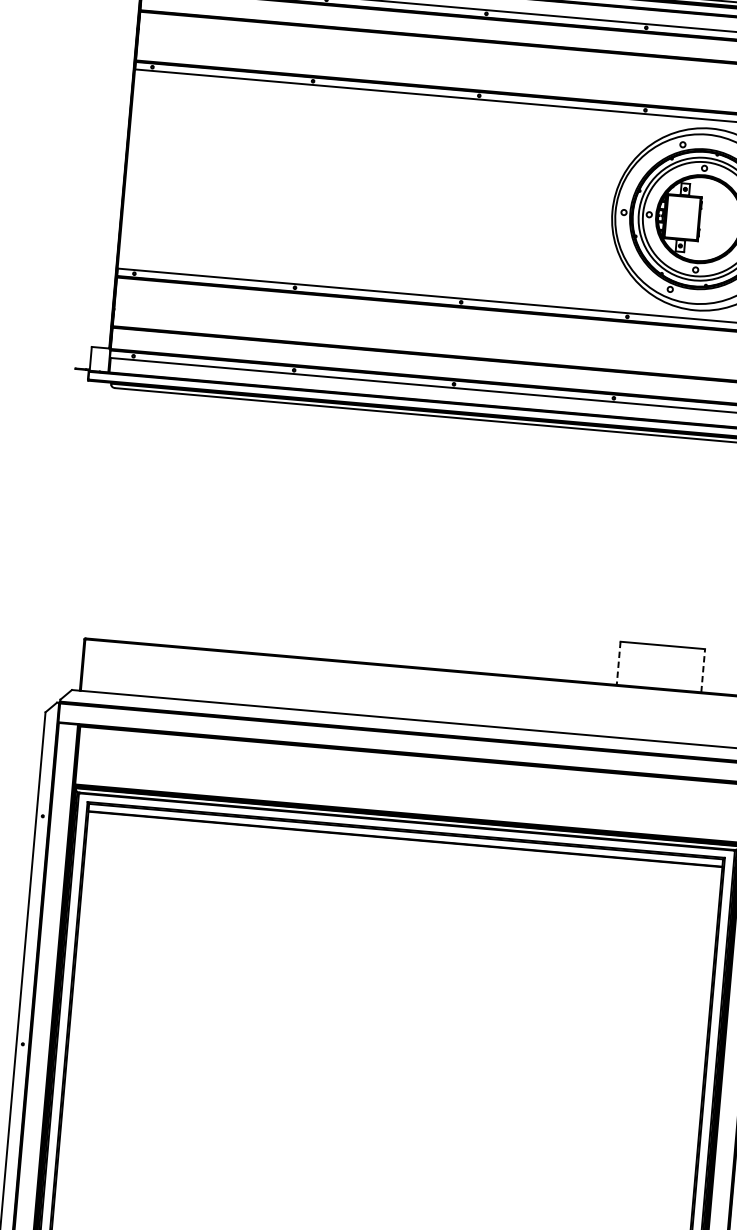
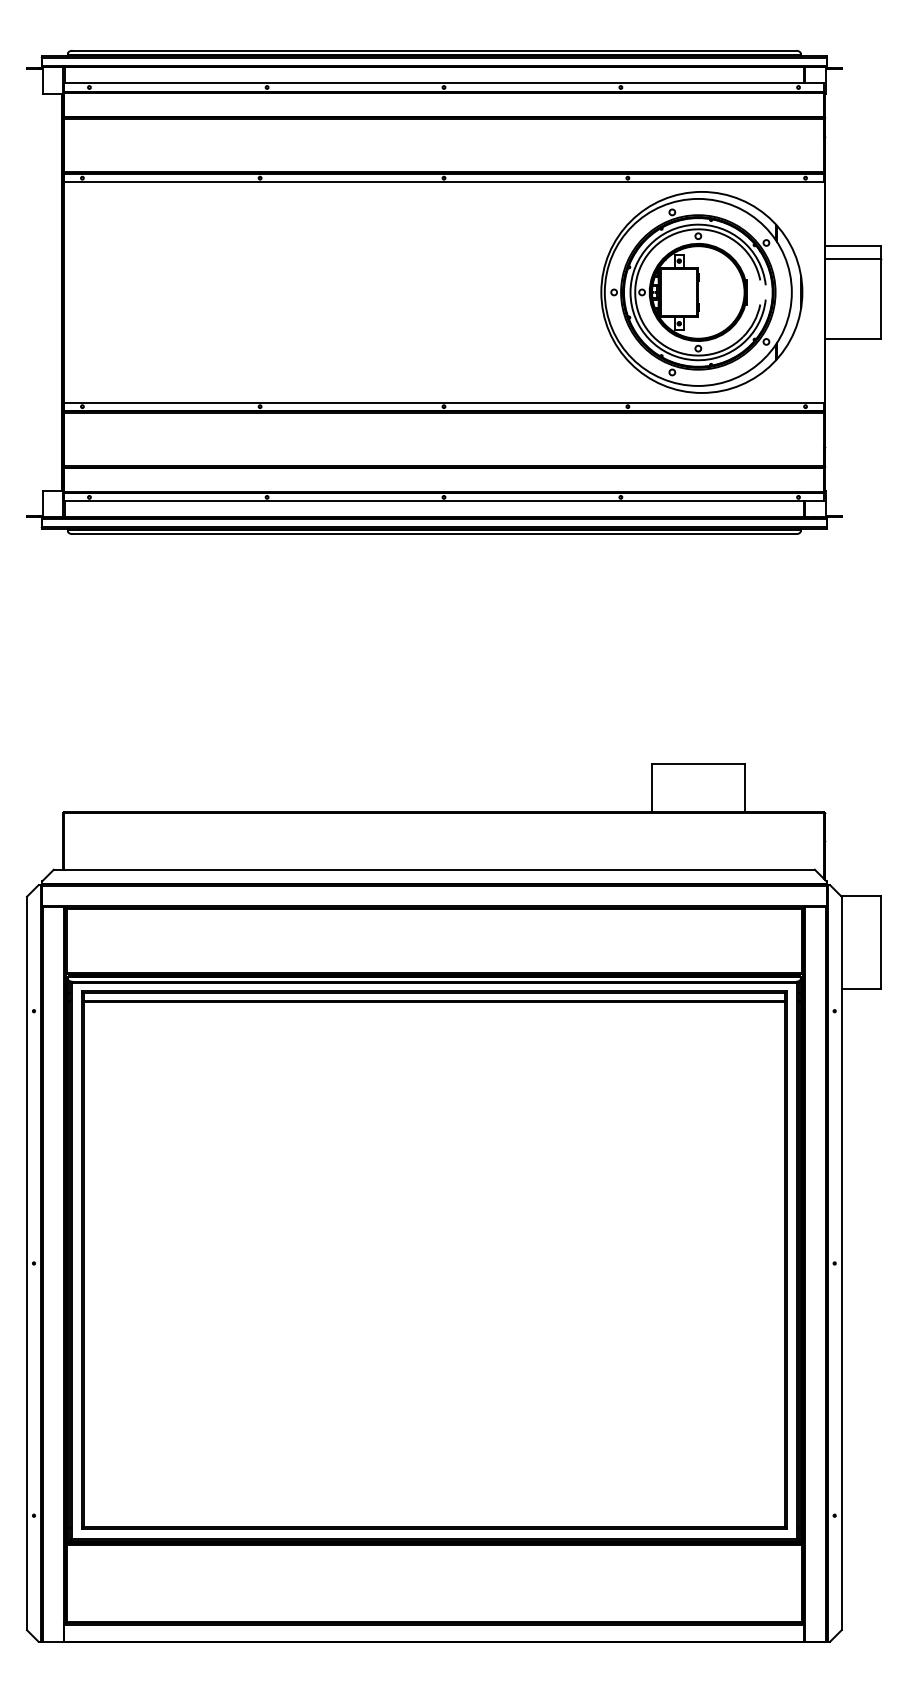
line: (618, 662) -> (651, 787), dashed -> solid
line: (703, 670) -> (745, 787), dashed -> solid

